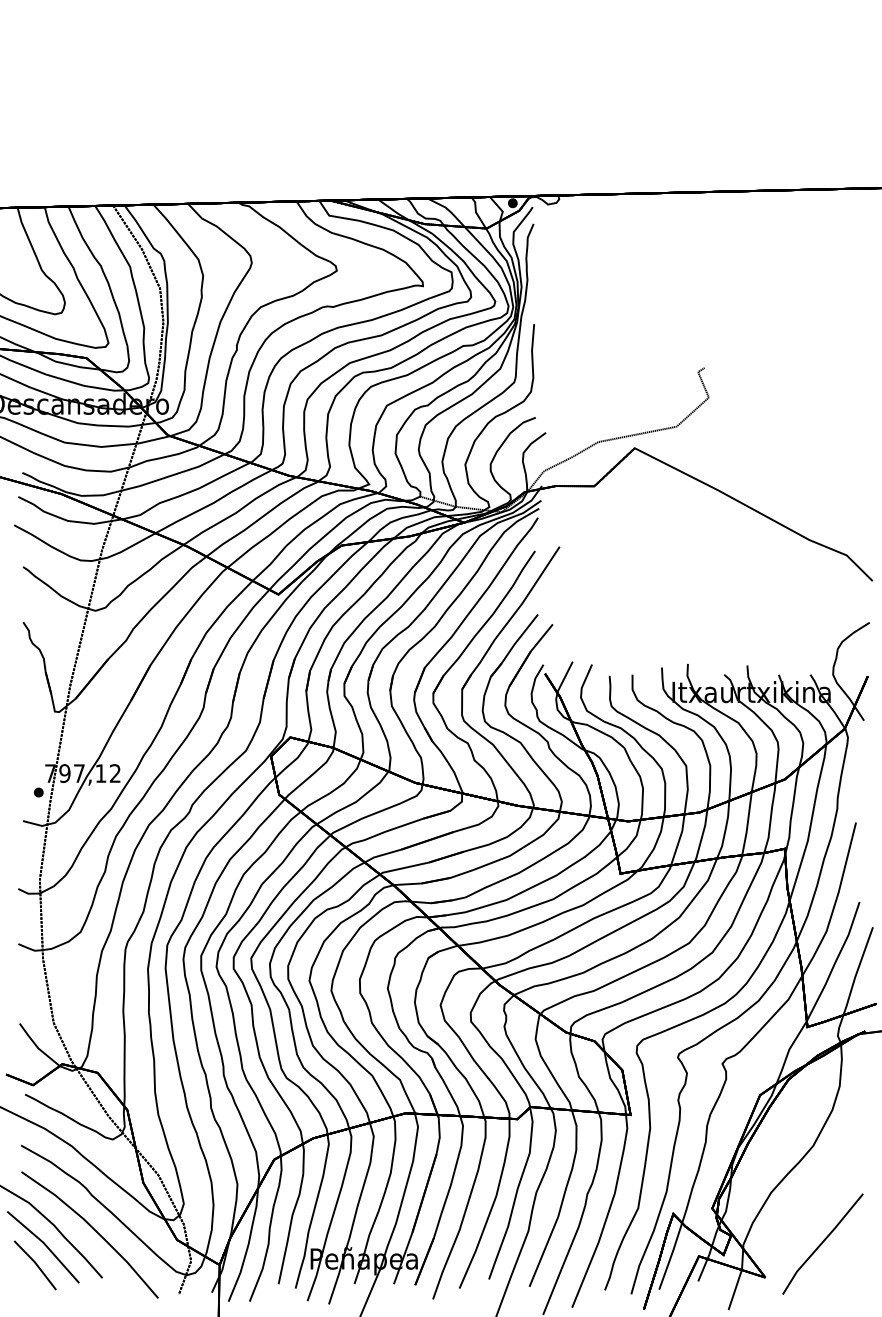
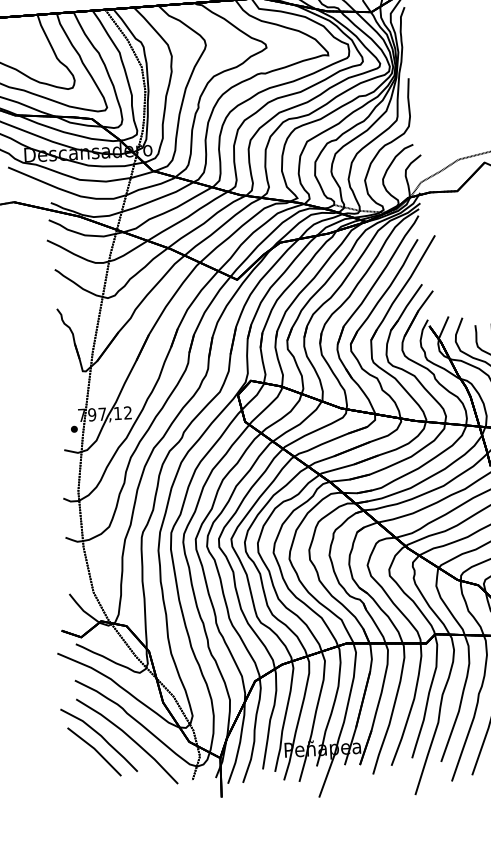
line: (35, 1264) -> (89, 764), removed

